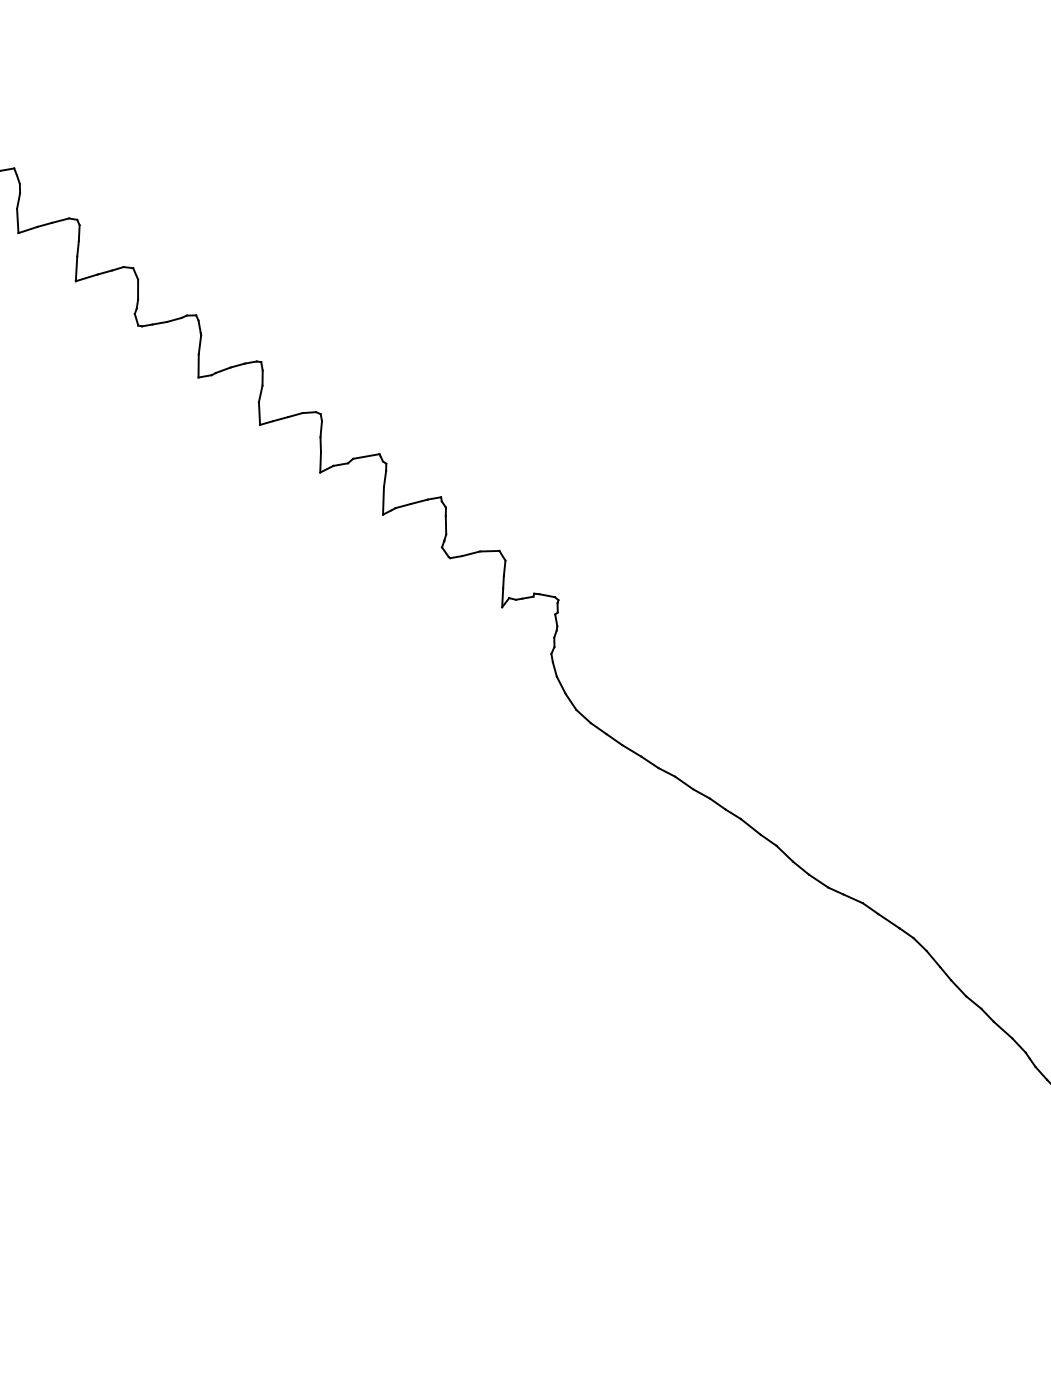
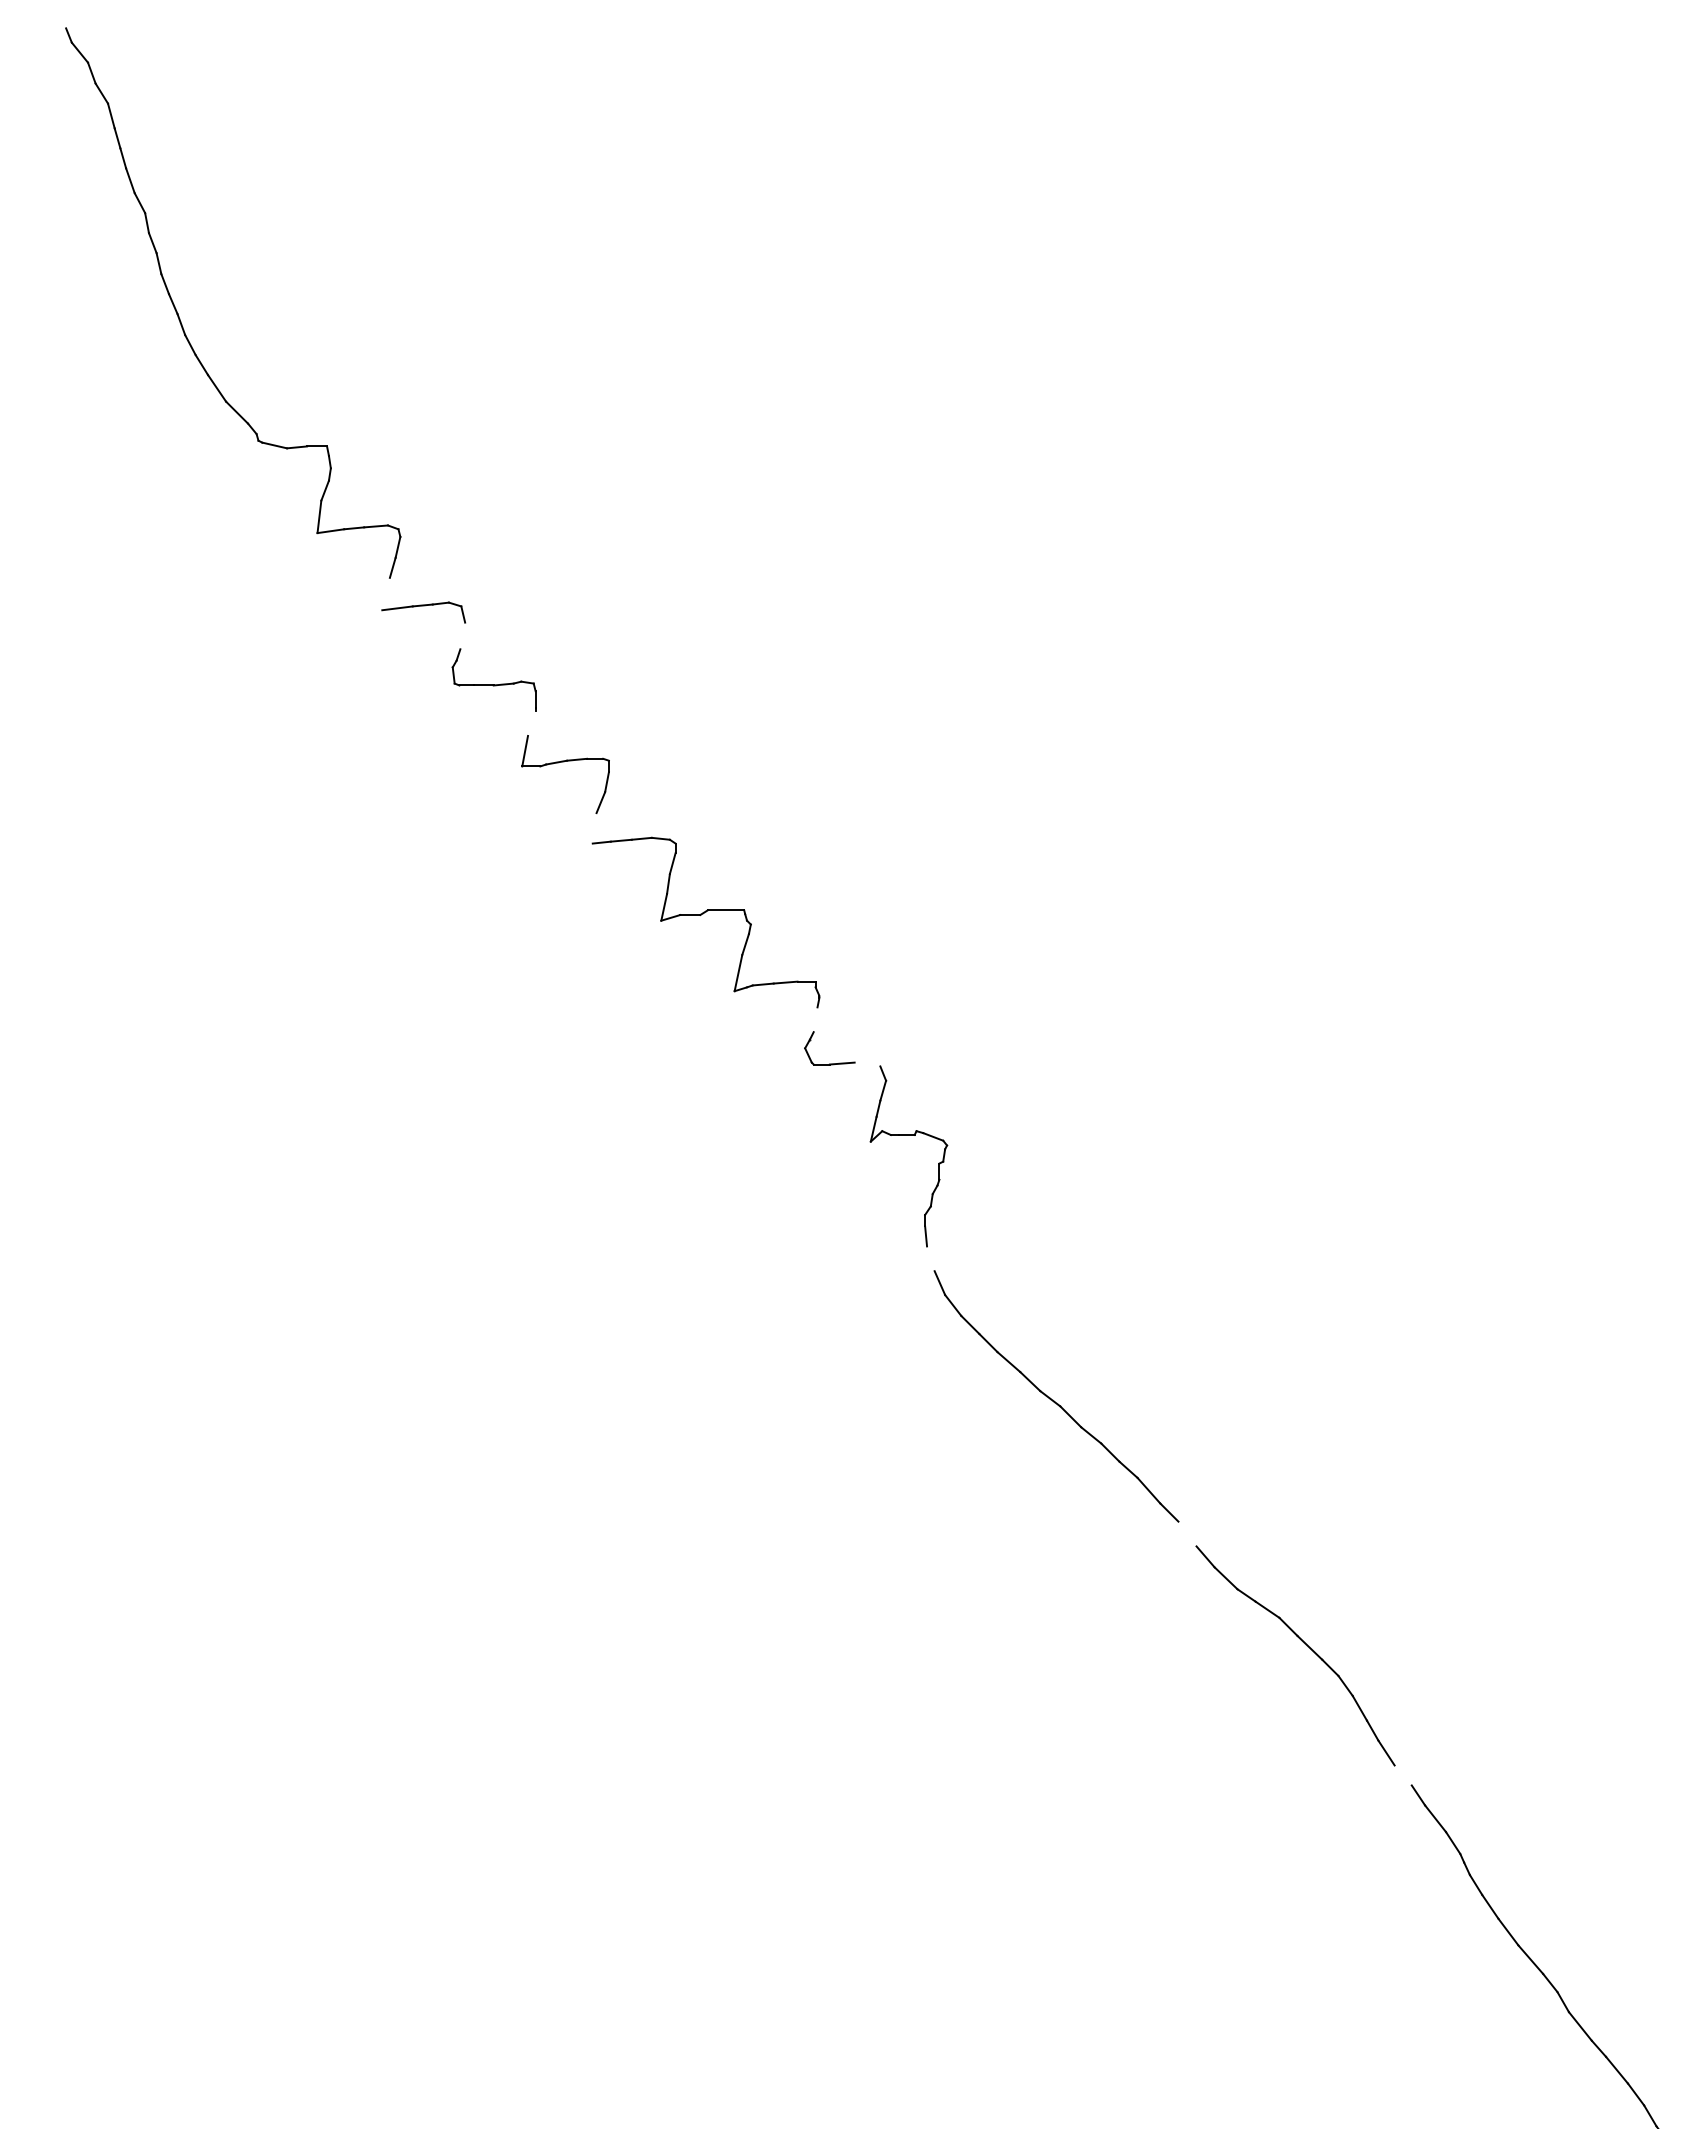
line: (76, 268) -> (385, 593), removed
line: (137, 289) -> (462, 635), removed
line: (199, 344) -> (531, 723), removed
line: (259, 413) -> (594, 828), removed
line: (445, 524) -> (815, 1019), removed
line: (489, 551) -> (867, 1064), removed
line: (560, 685) -> (930, 1258), removed
line: (784, 853) -> (1187, 1533), removed
line: (973, 1002) -> (1402, 1775), removed

